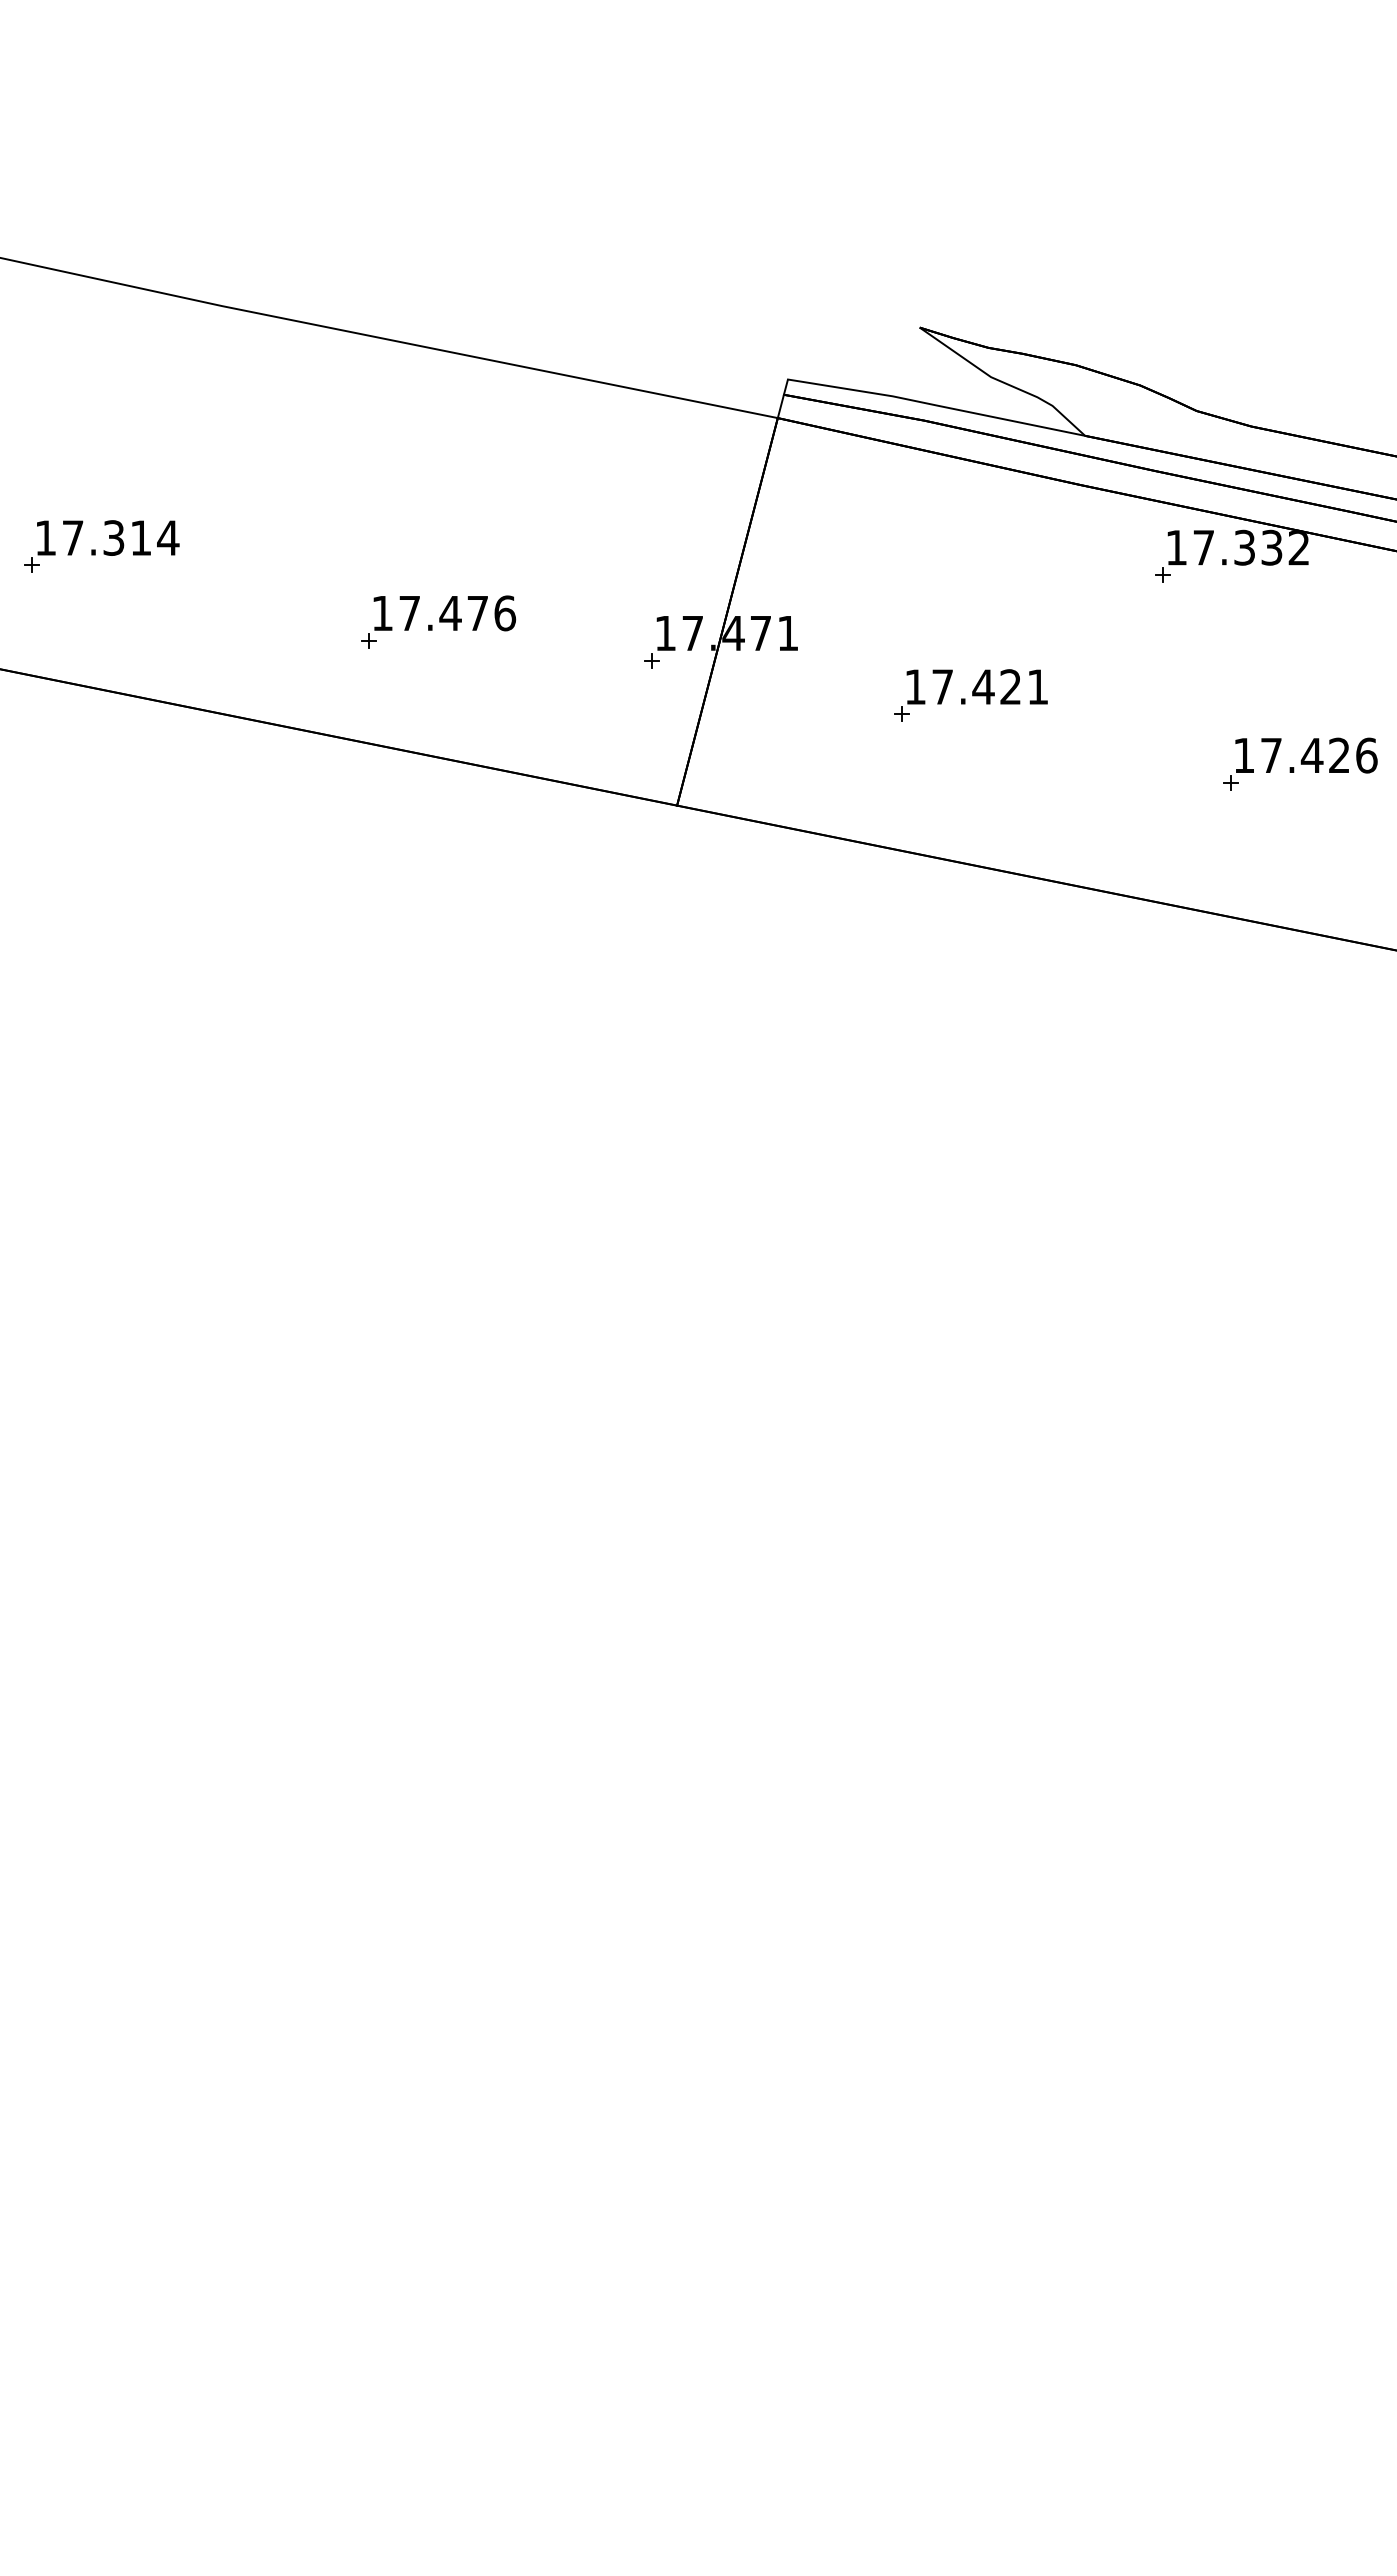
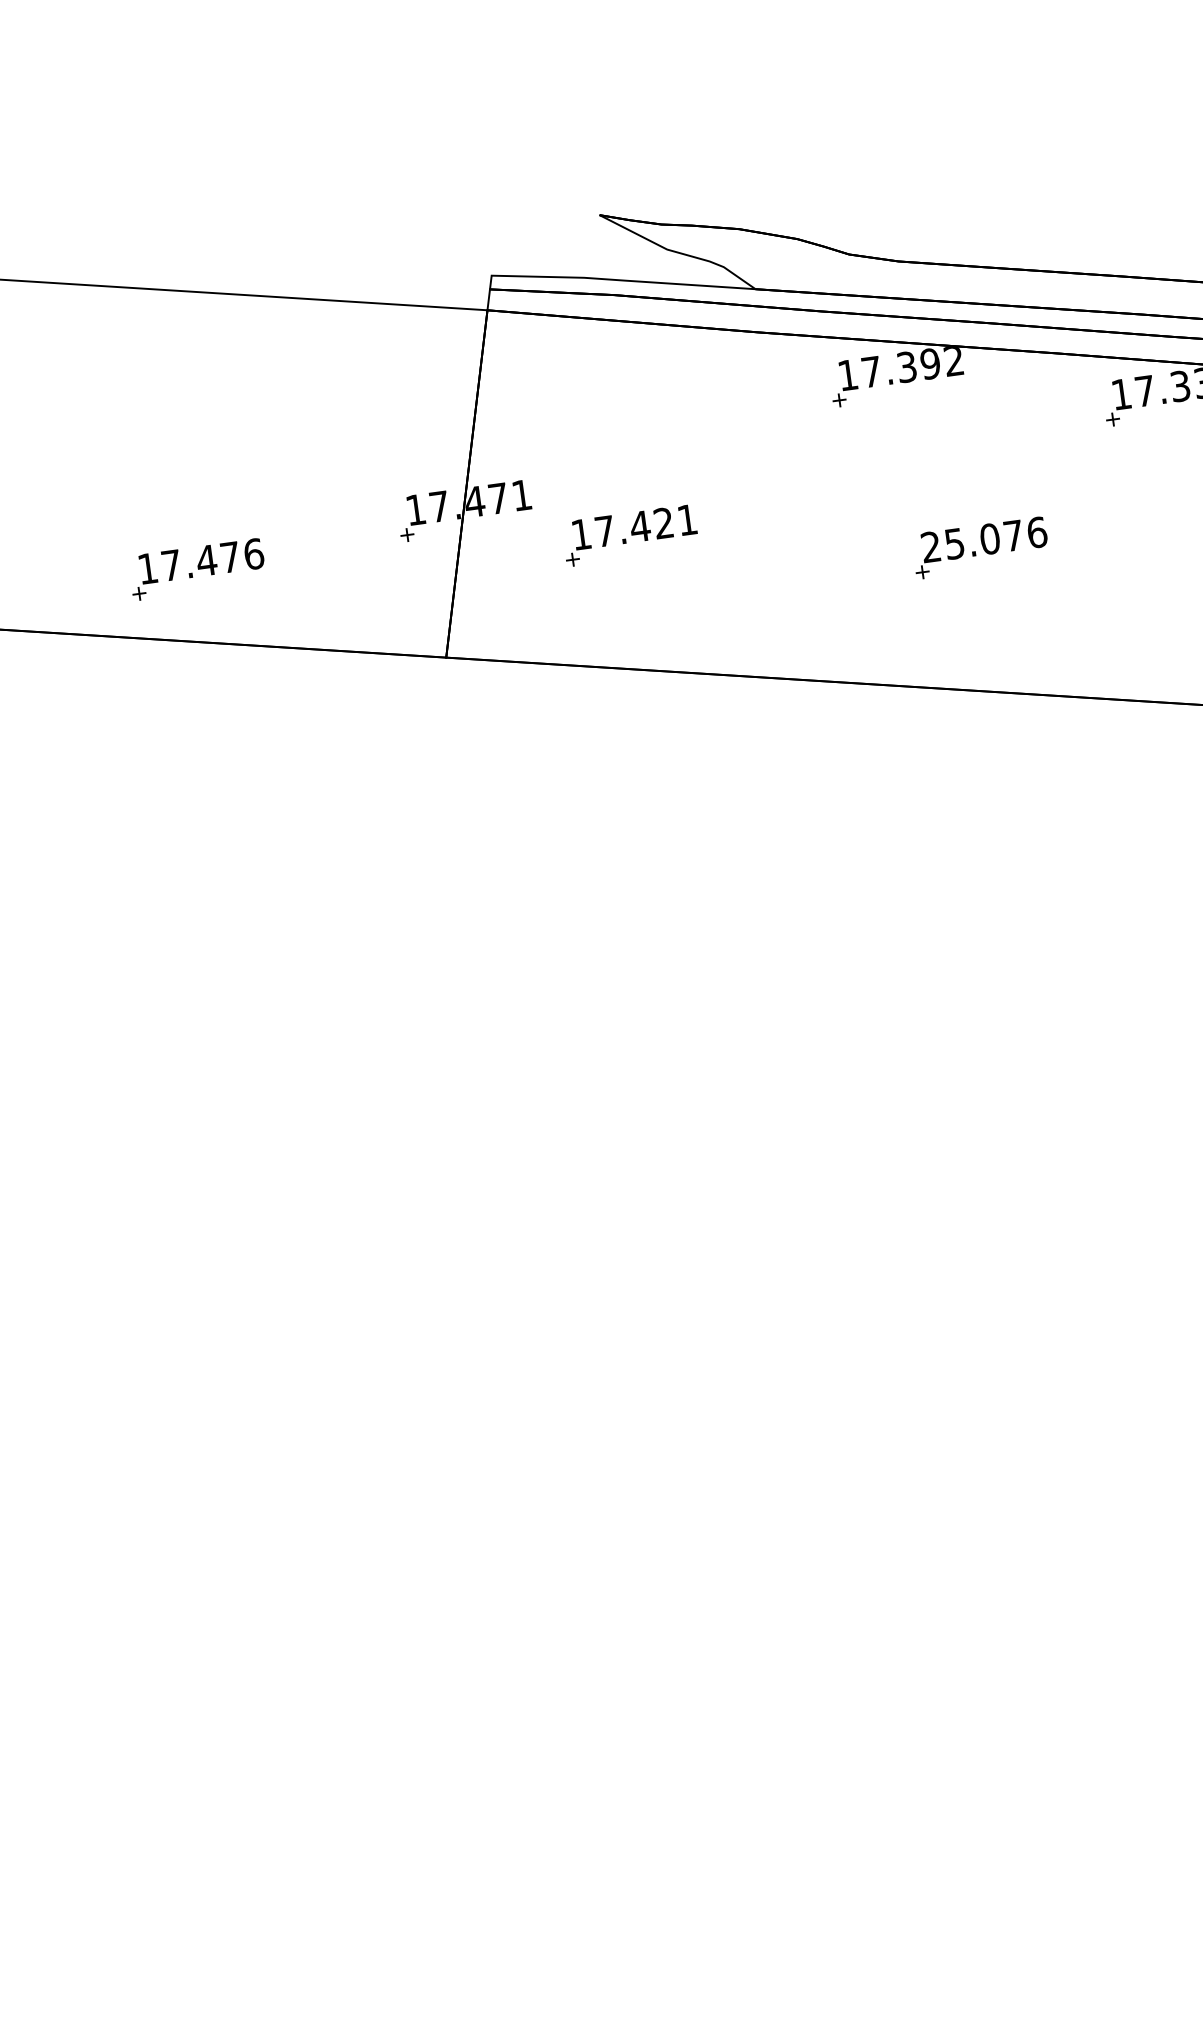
text: (1271, 547) -> (930, 363), 17.332 -> 17.392
part: (438, 621) -> (197, 569), moved
part: (970, 695) -> (630, 535), moved
text: (1291, 755) -> (972, 541), 17.426 -> 25.076

